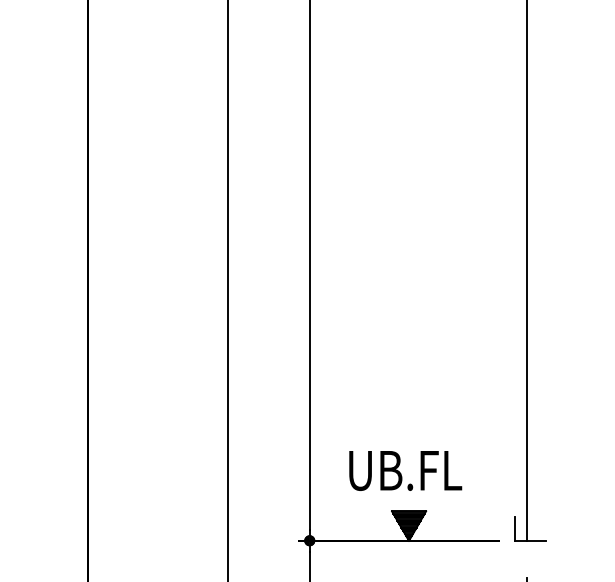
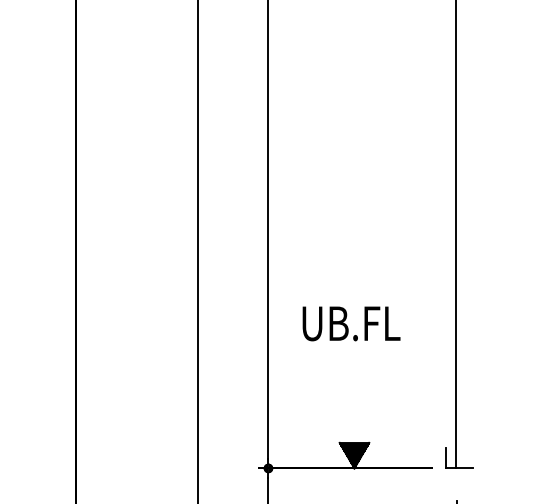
text: (405, 470) -> (351, 323), moved

